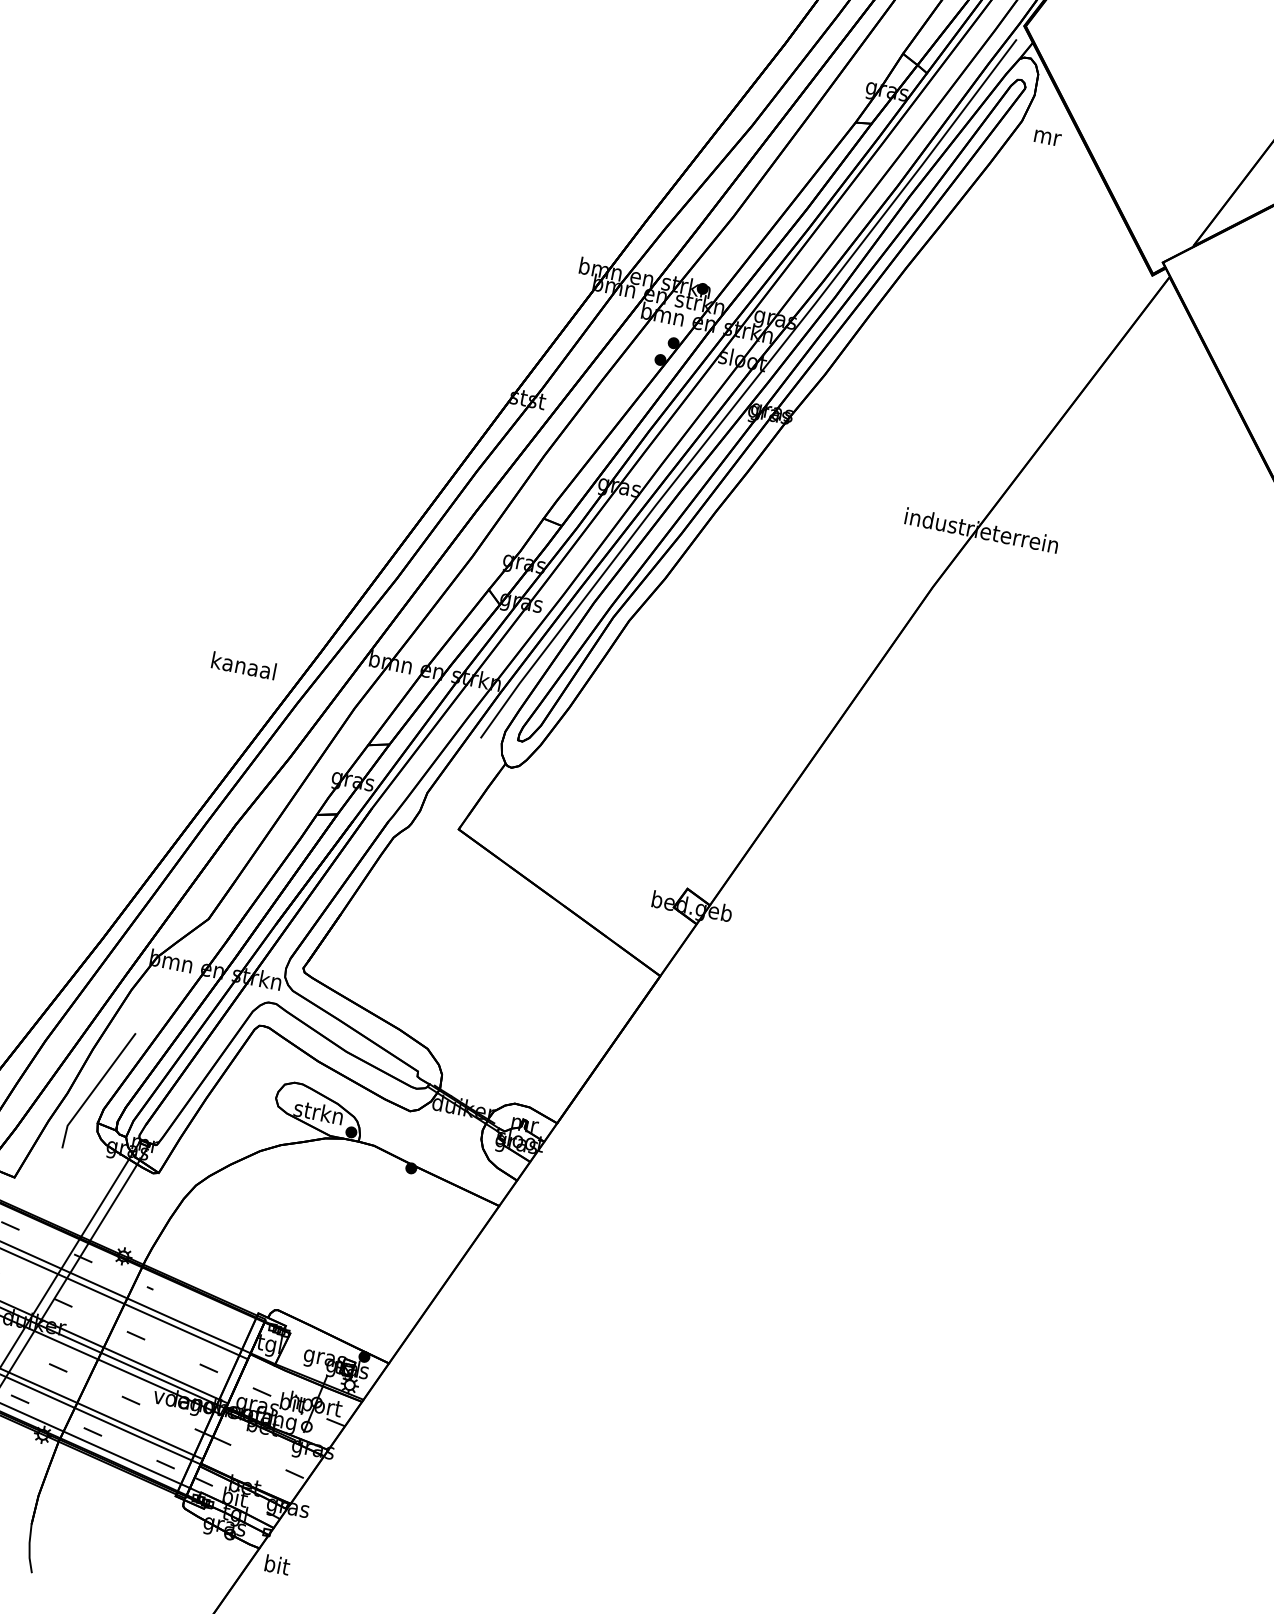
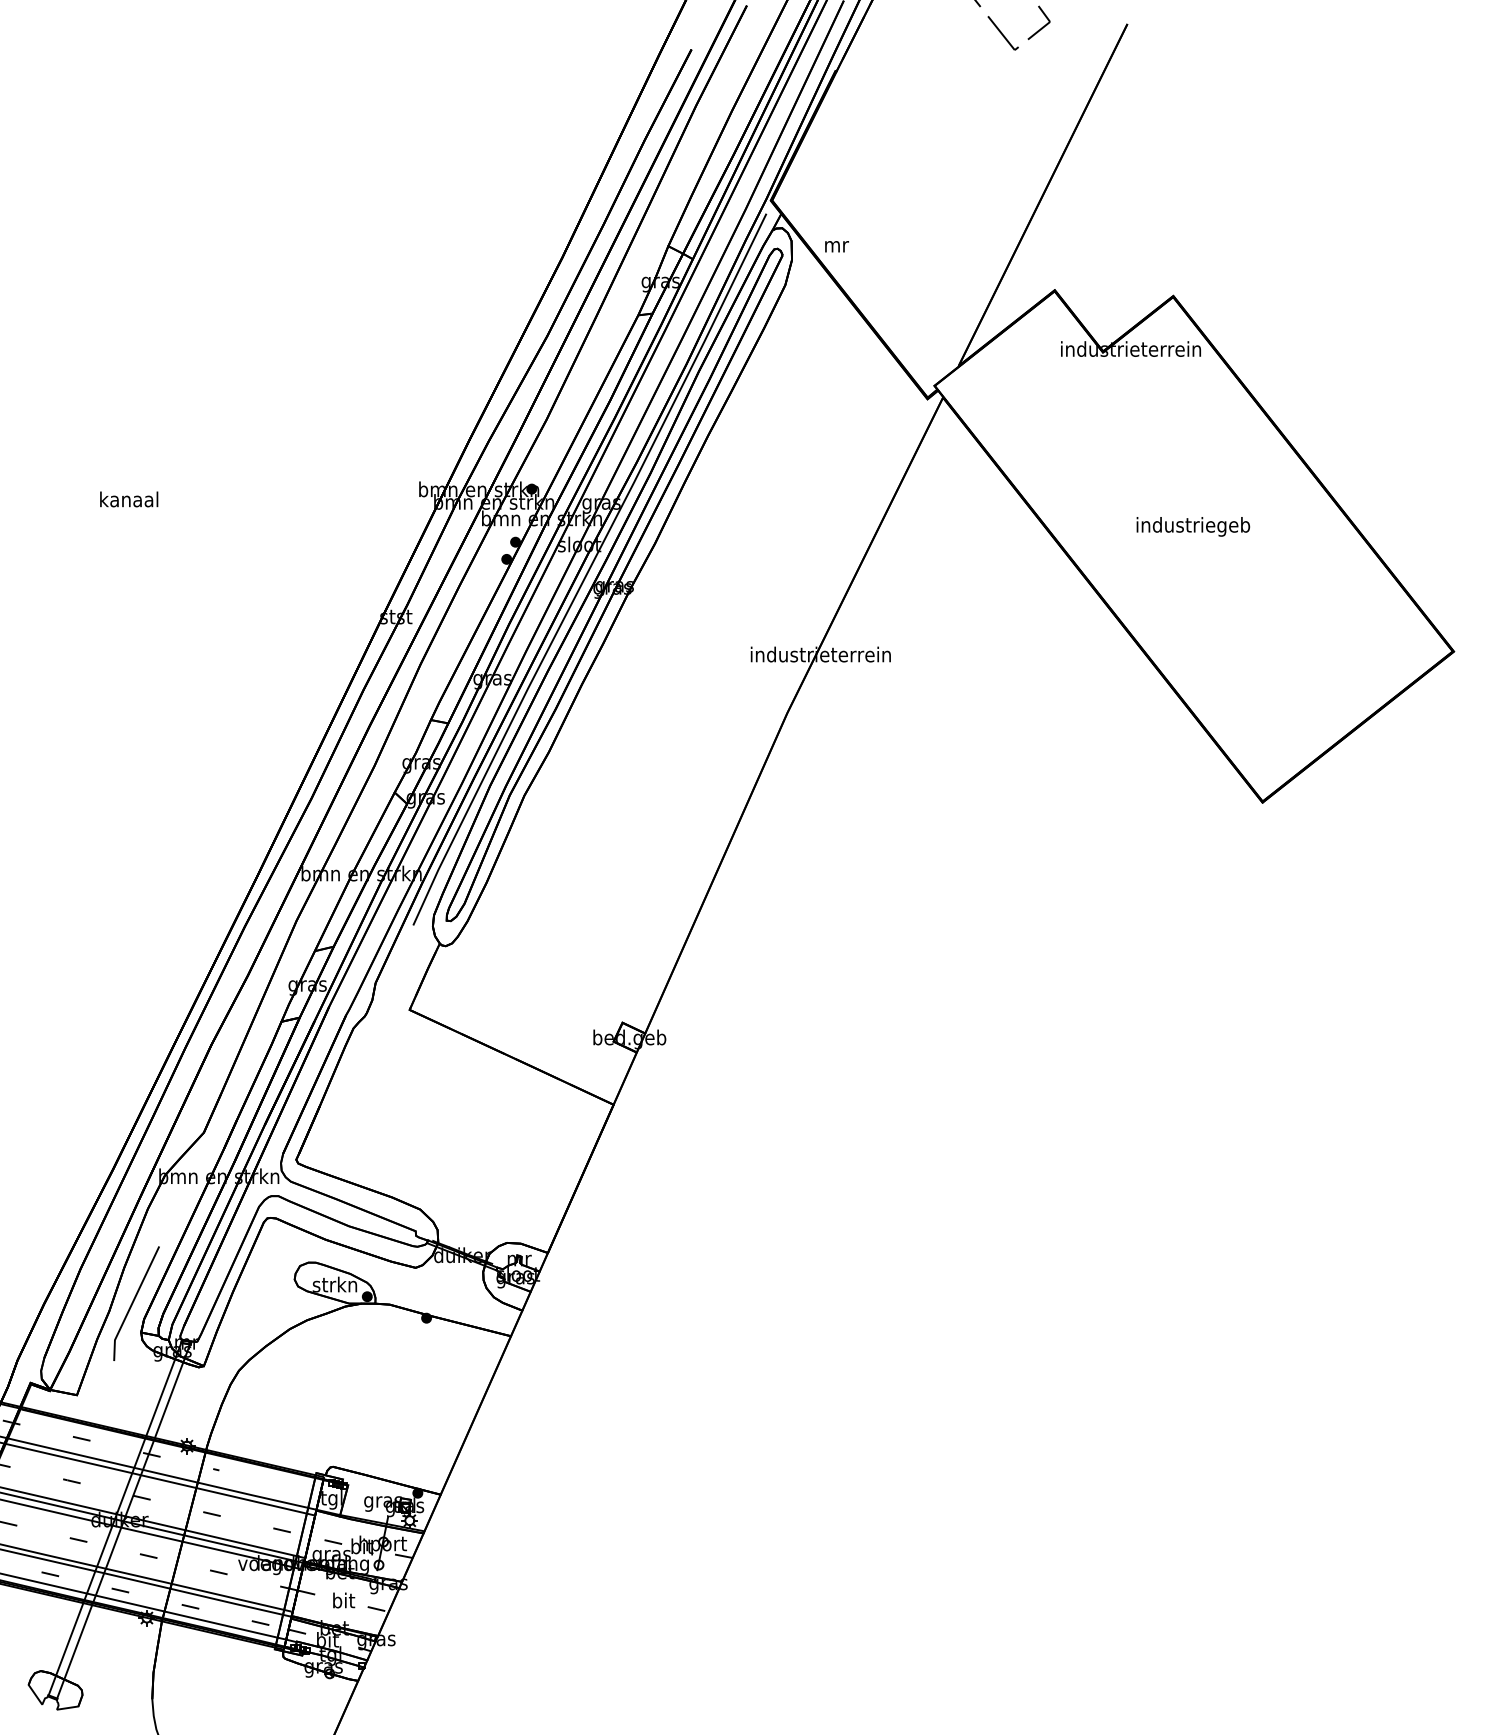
text: (1047, 137) -> (836, 246), moved
text: (244, 665) -> (129, 499), moved
text: (278, 1565) -> (344, 1600), moved

